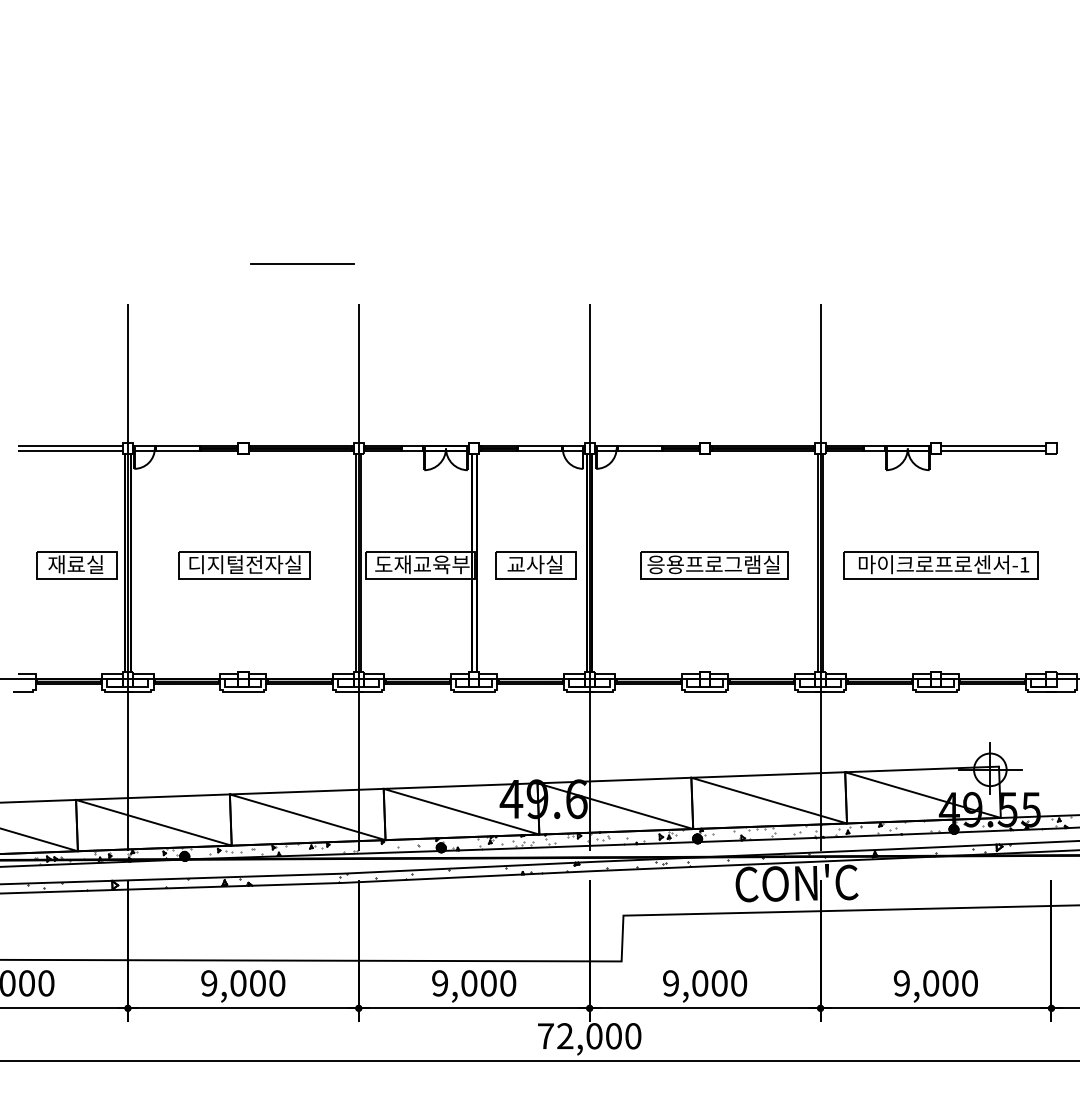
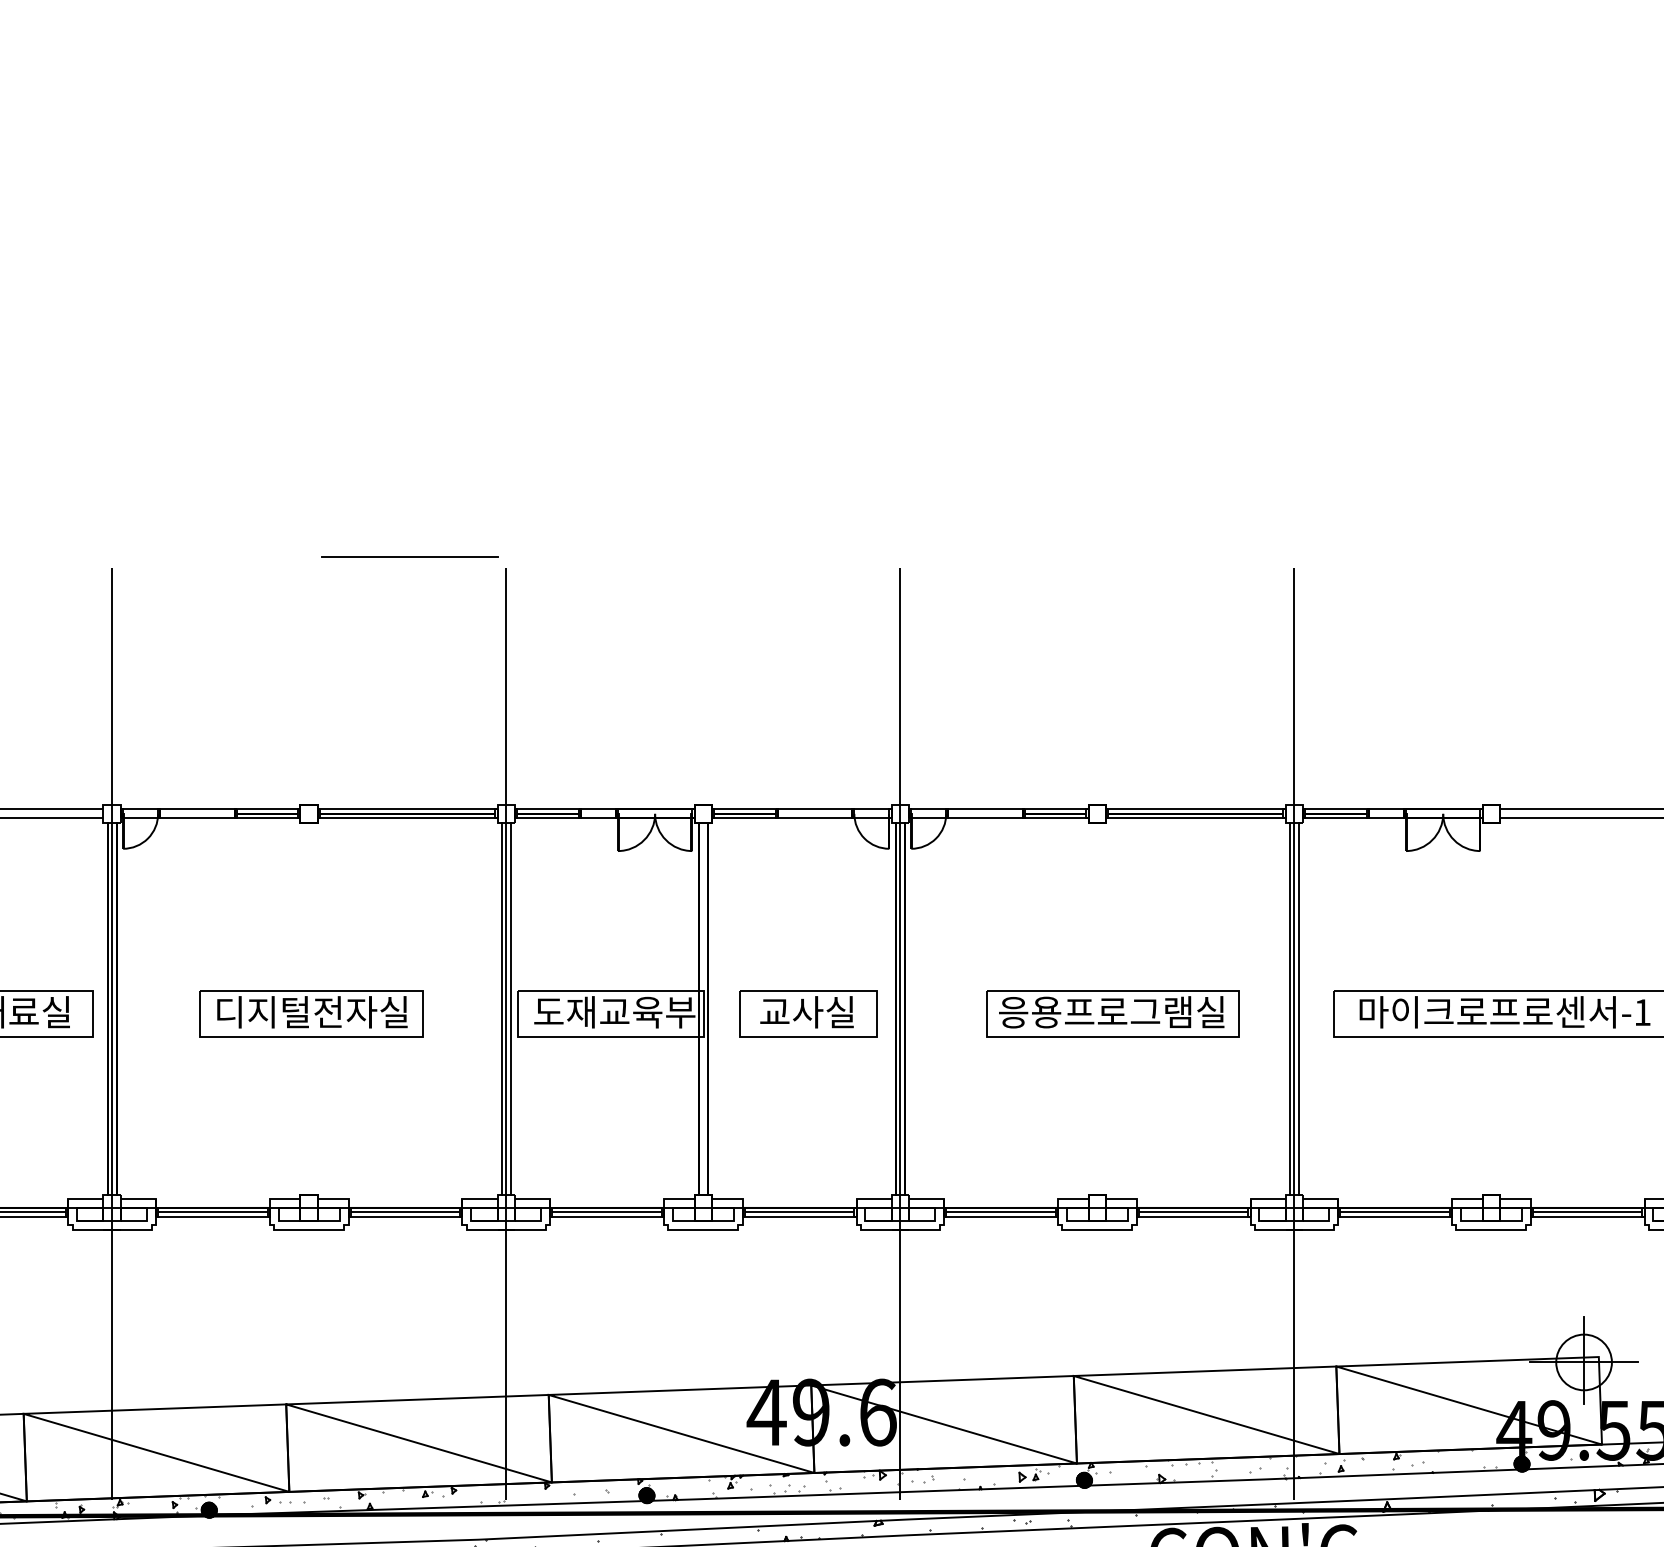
line: (302, 263) -> (410, 556), moved

